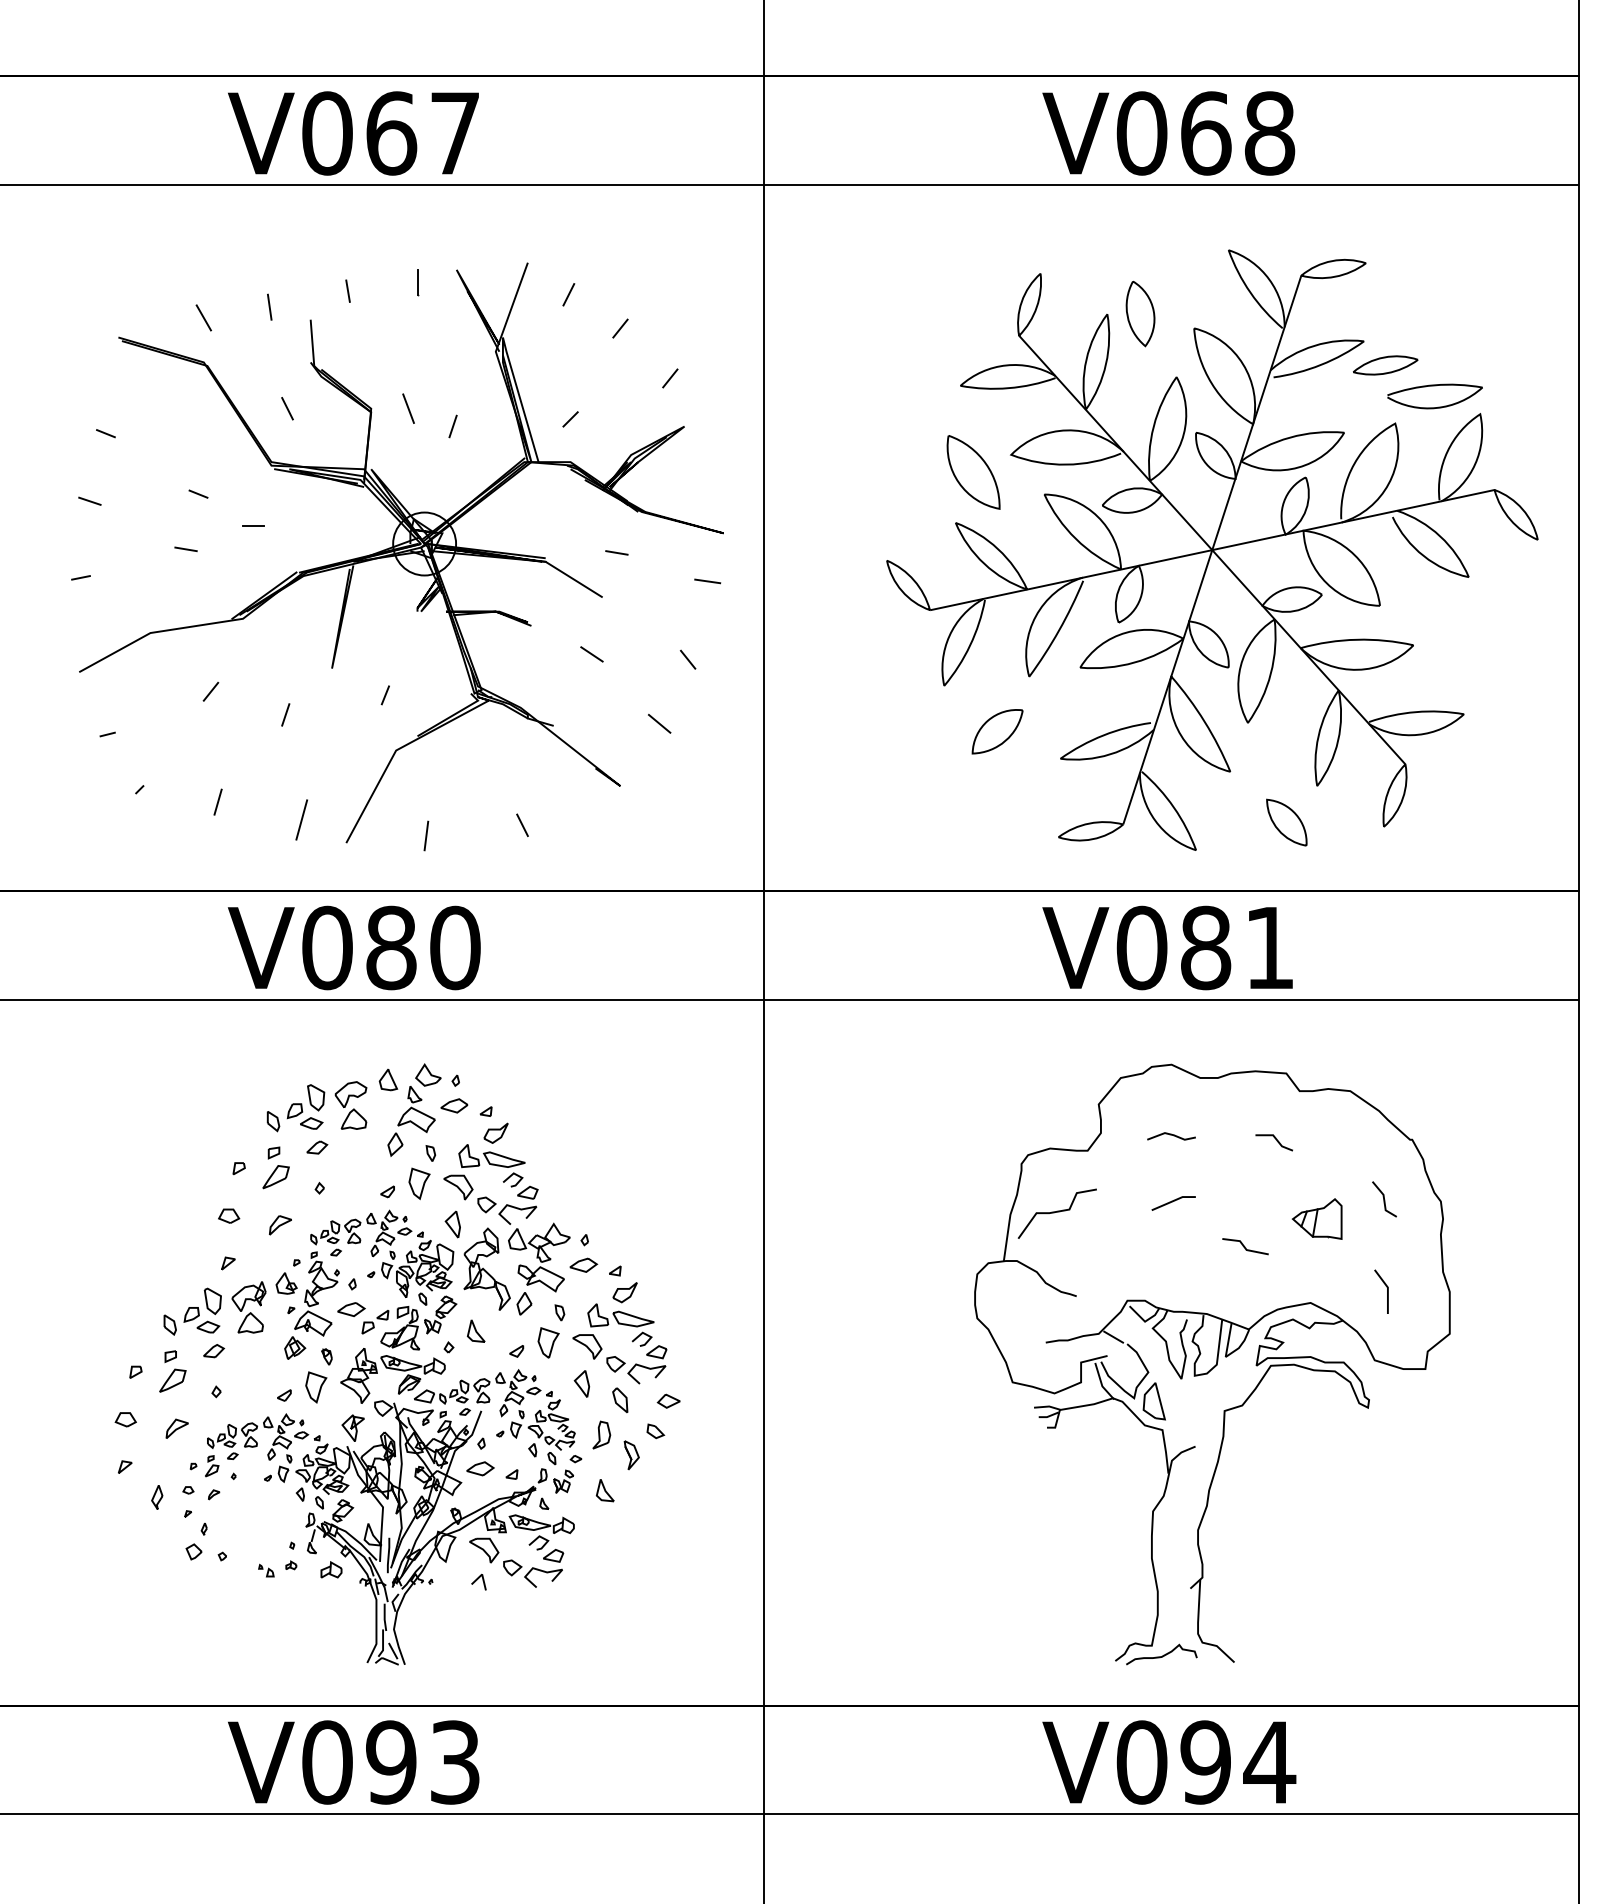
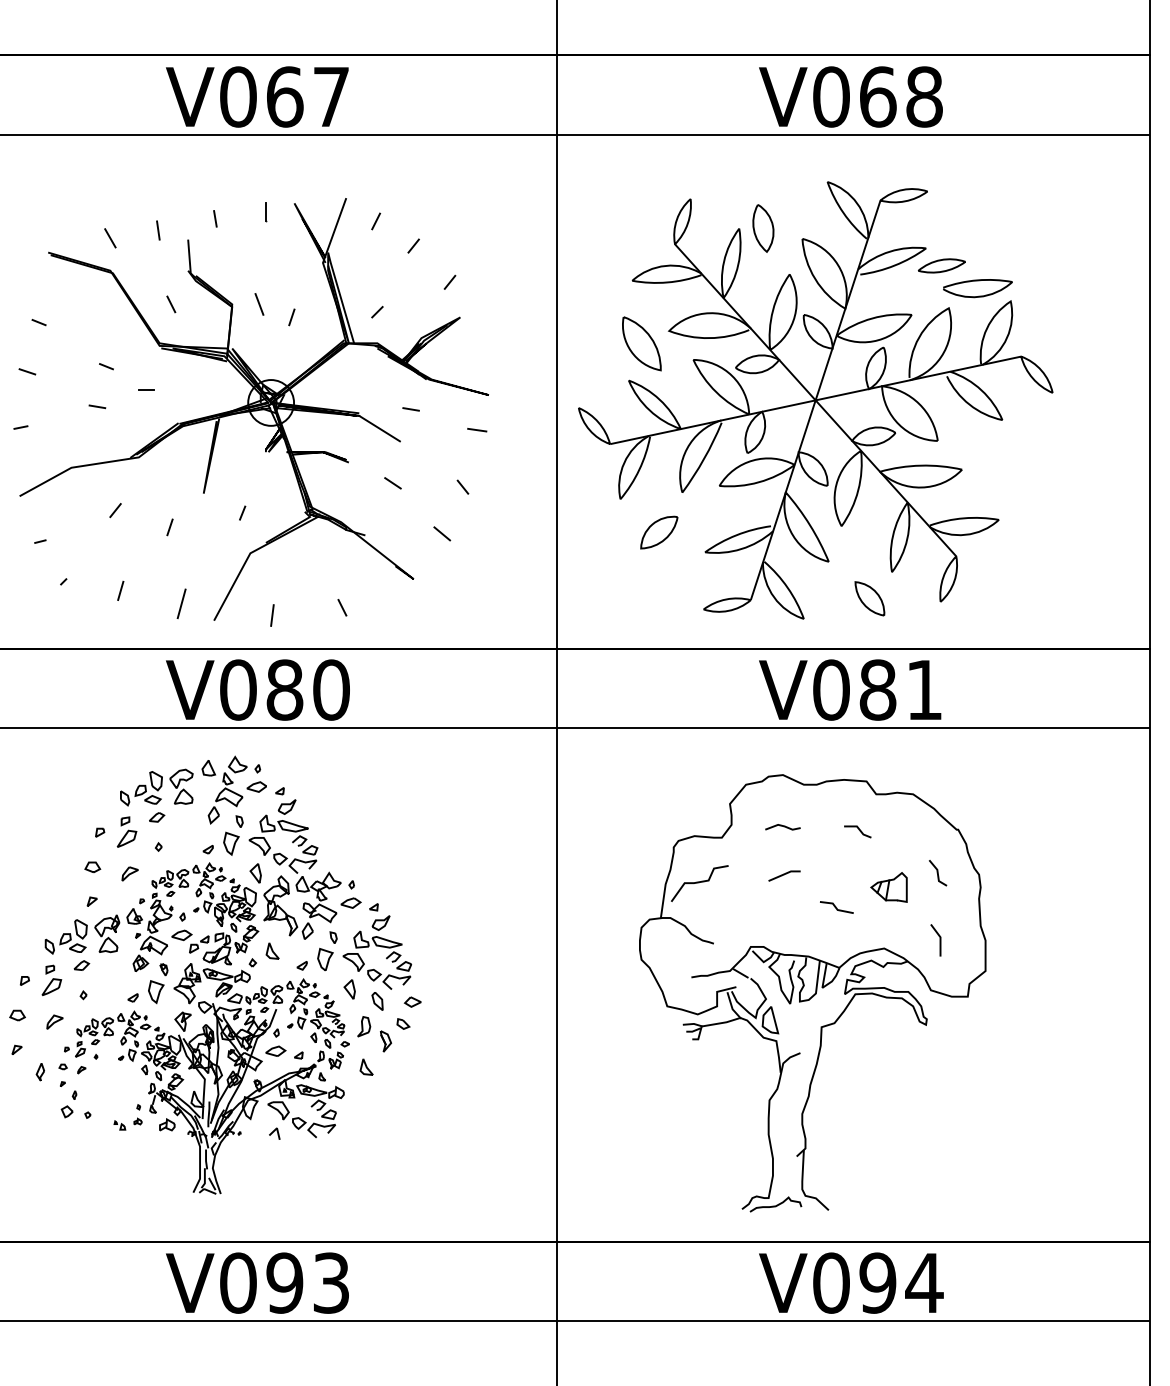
part: (1212, 550) -> (815, 400), moved
part: (396, 557) -> (250, 412), moved
part: (397, 1363) -> (215, 974), moved
part: (1212, 1364) -> (812, 993), moved

